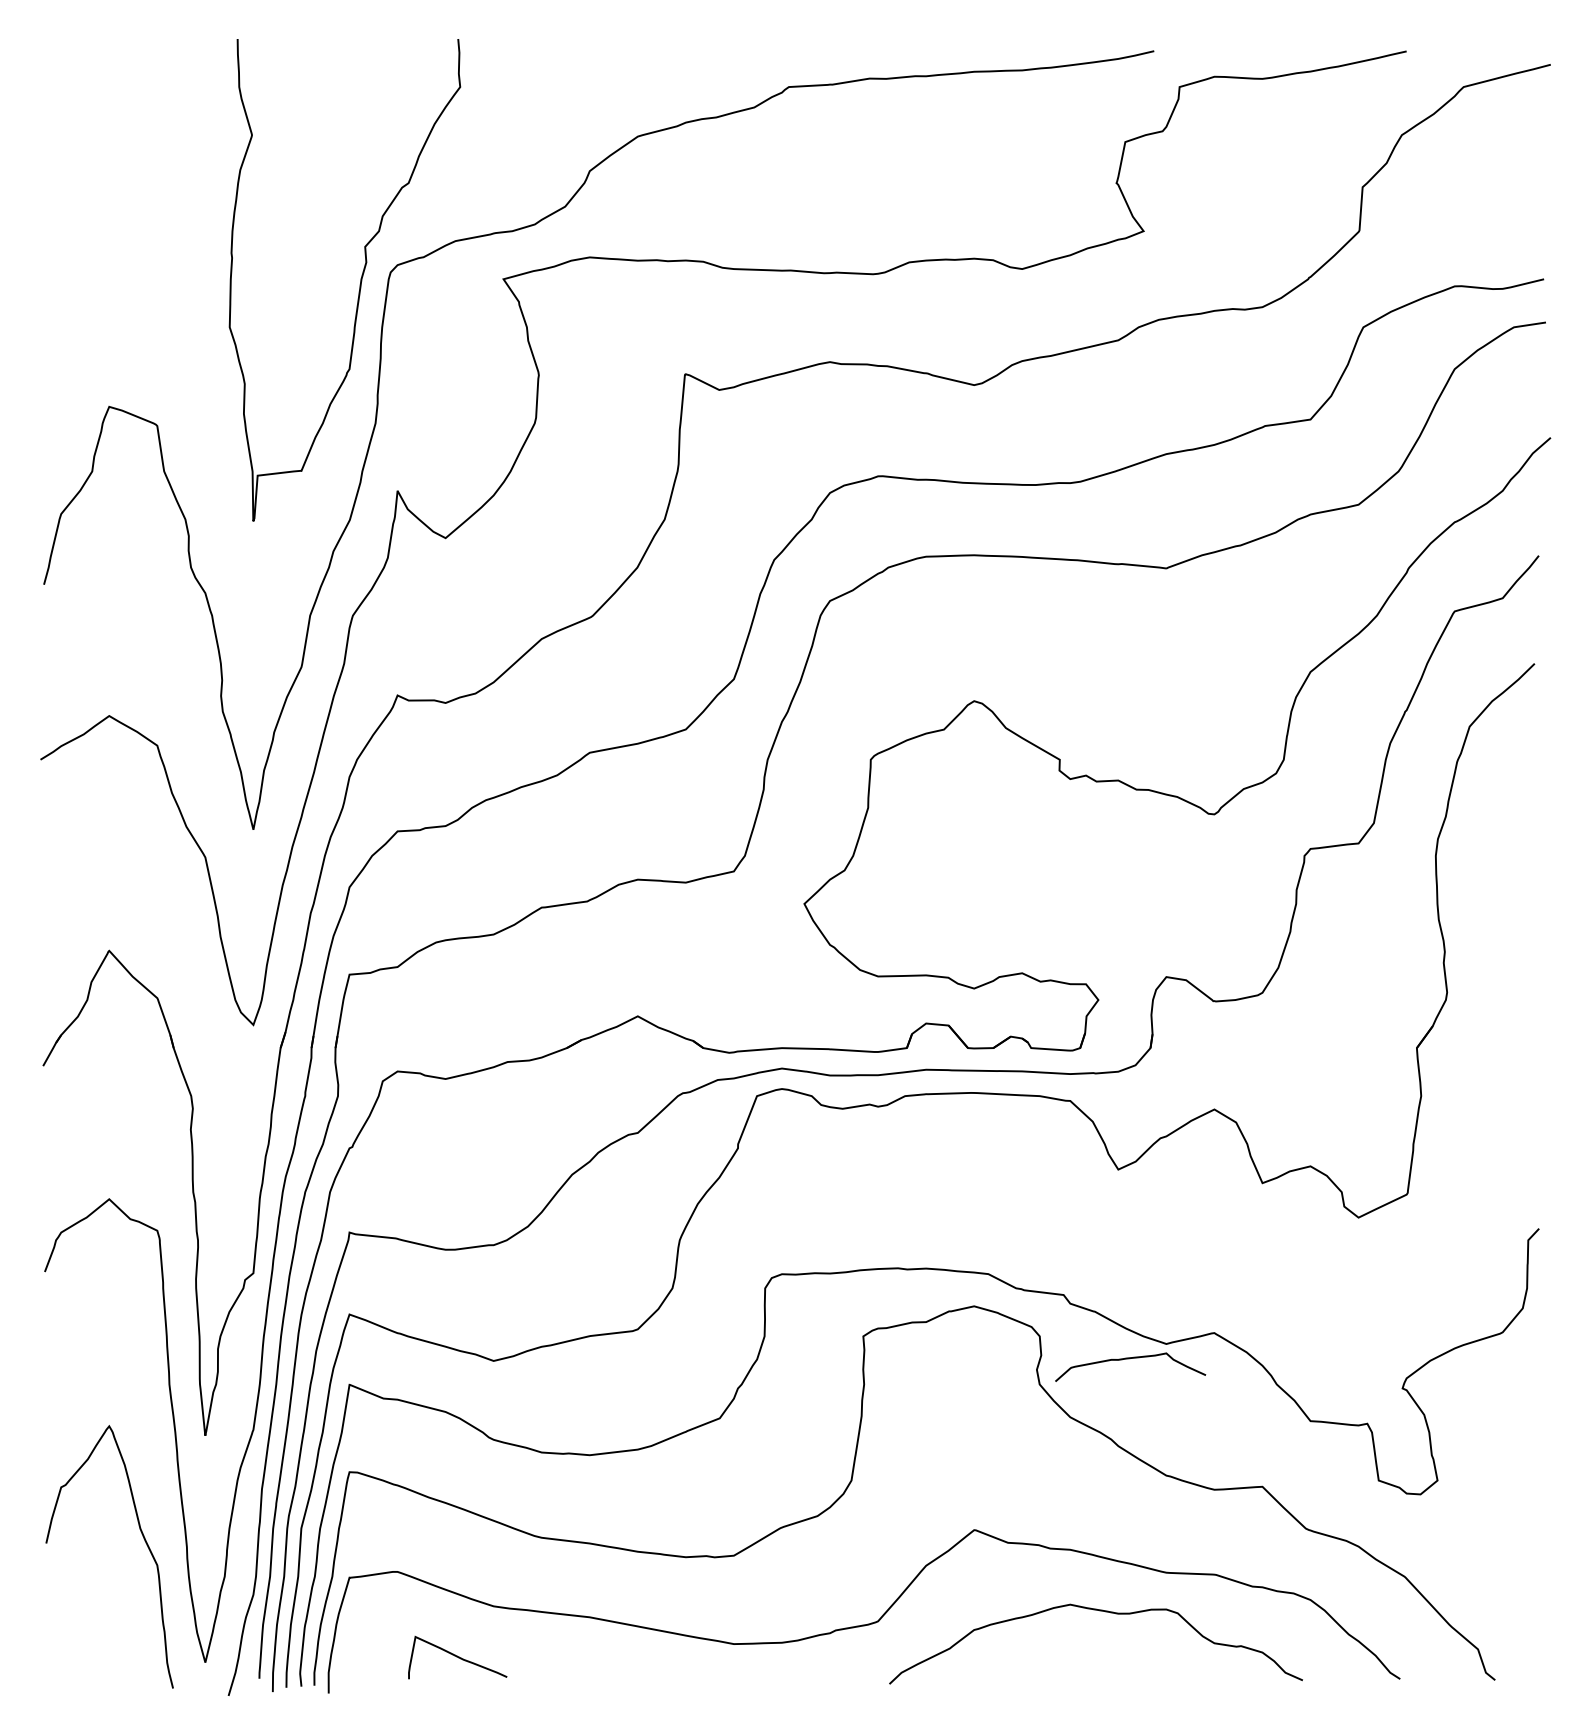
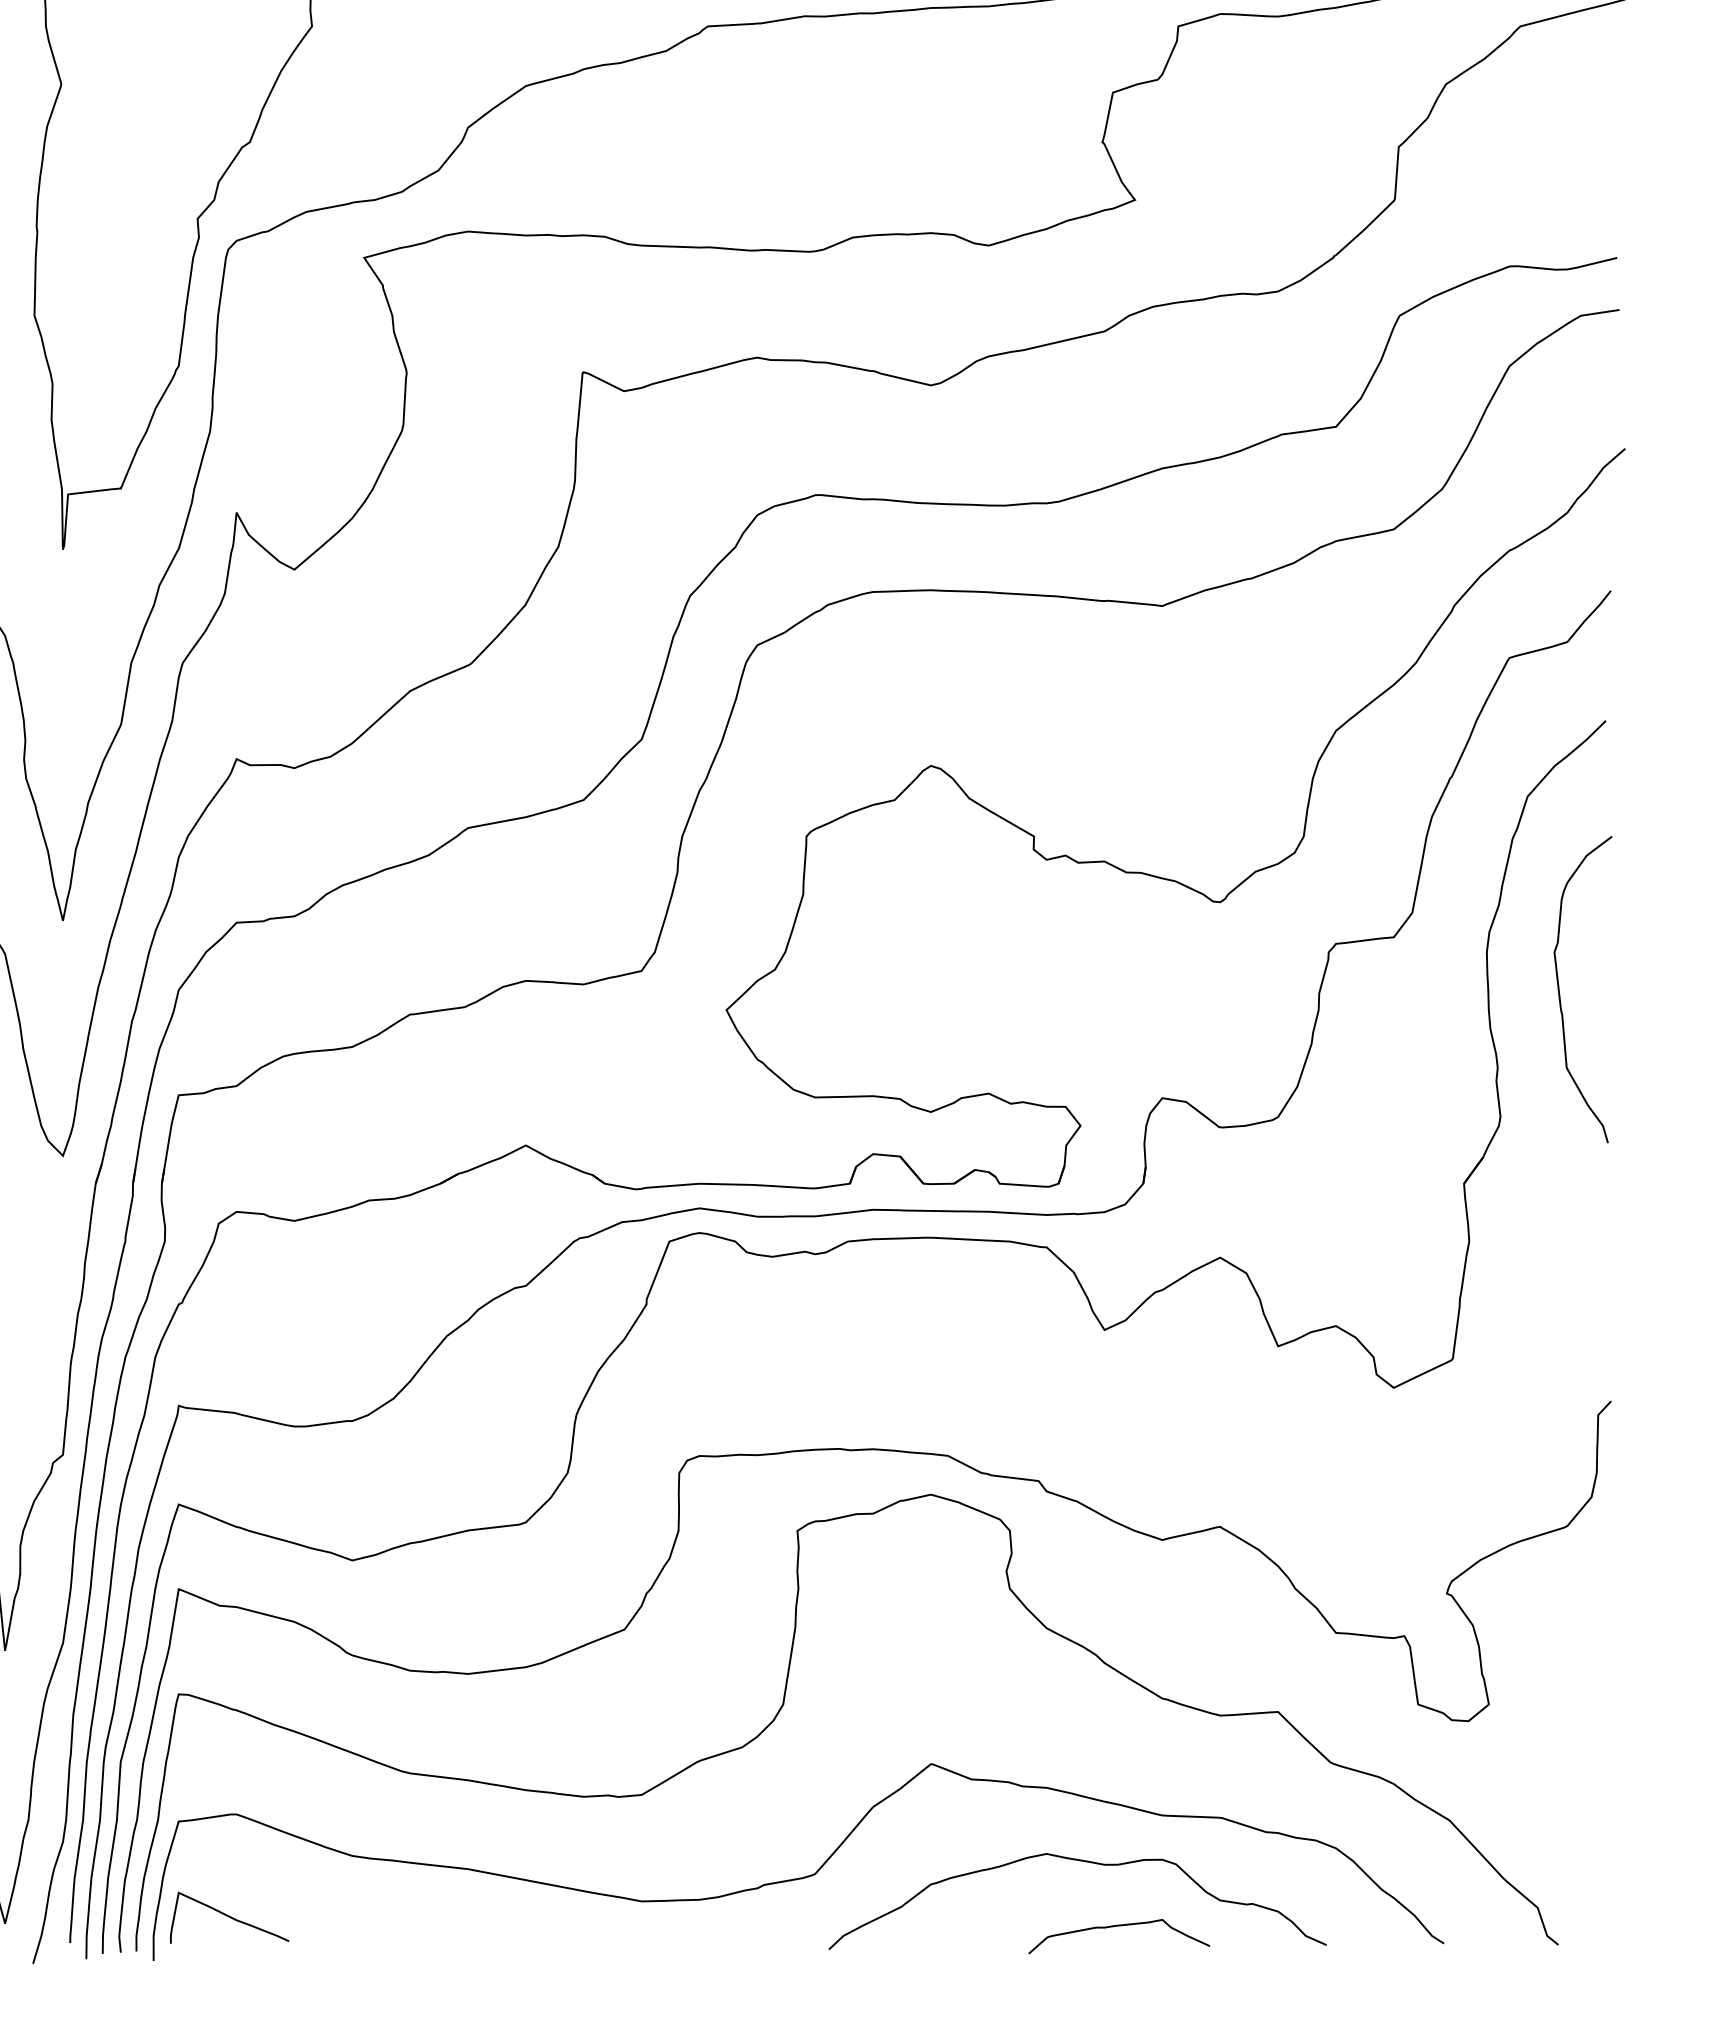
curve: (1496, 886) -> (1559, 989), added
curve: (1129, 1359) -> (1117, 1927), moved
curve: (457, 1657) -> (229, 1917), moved

